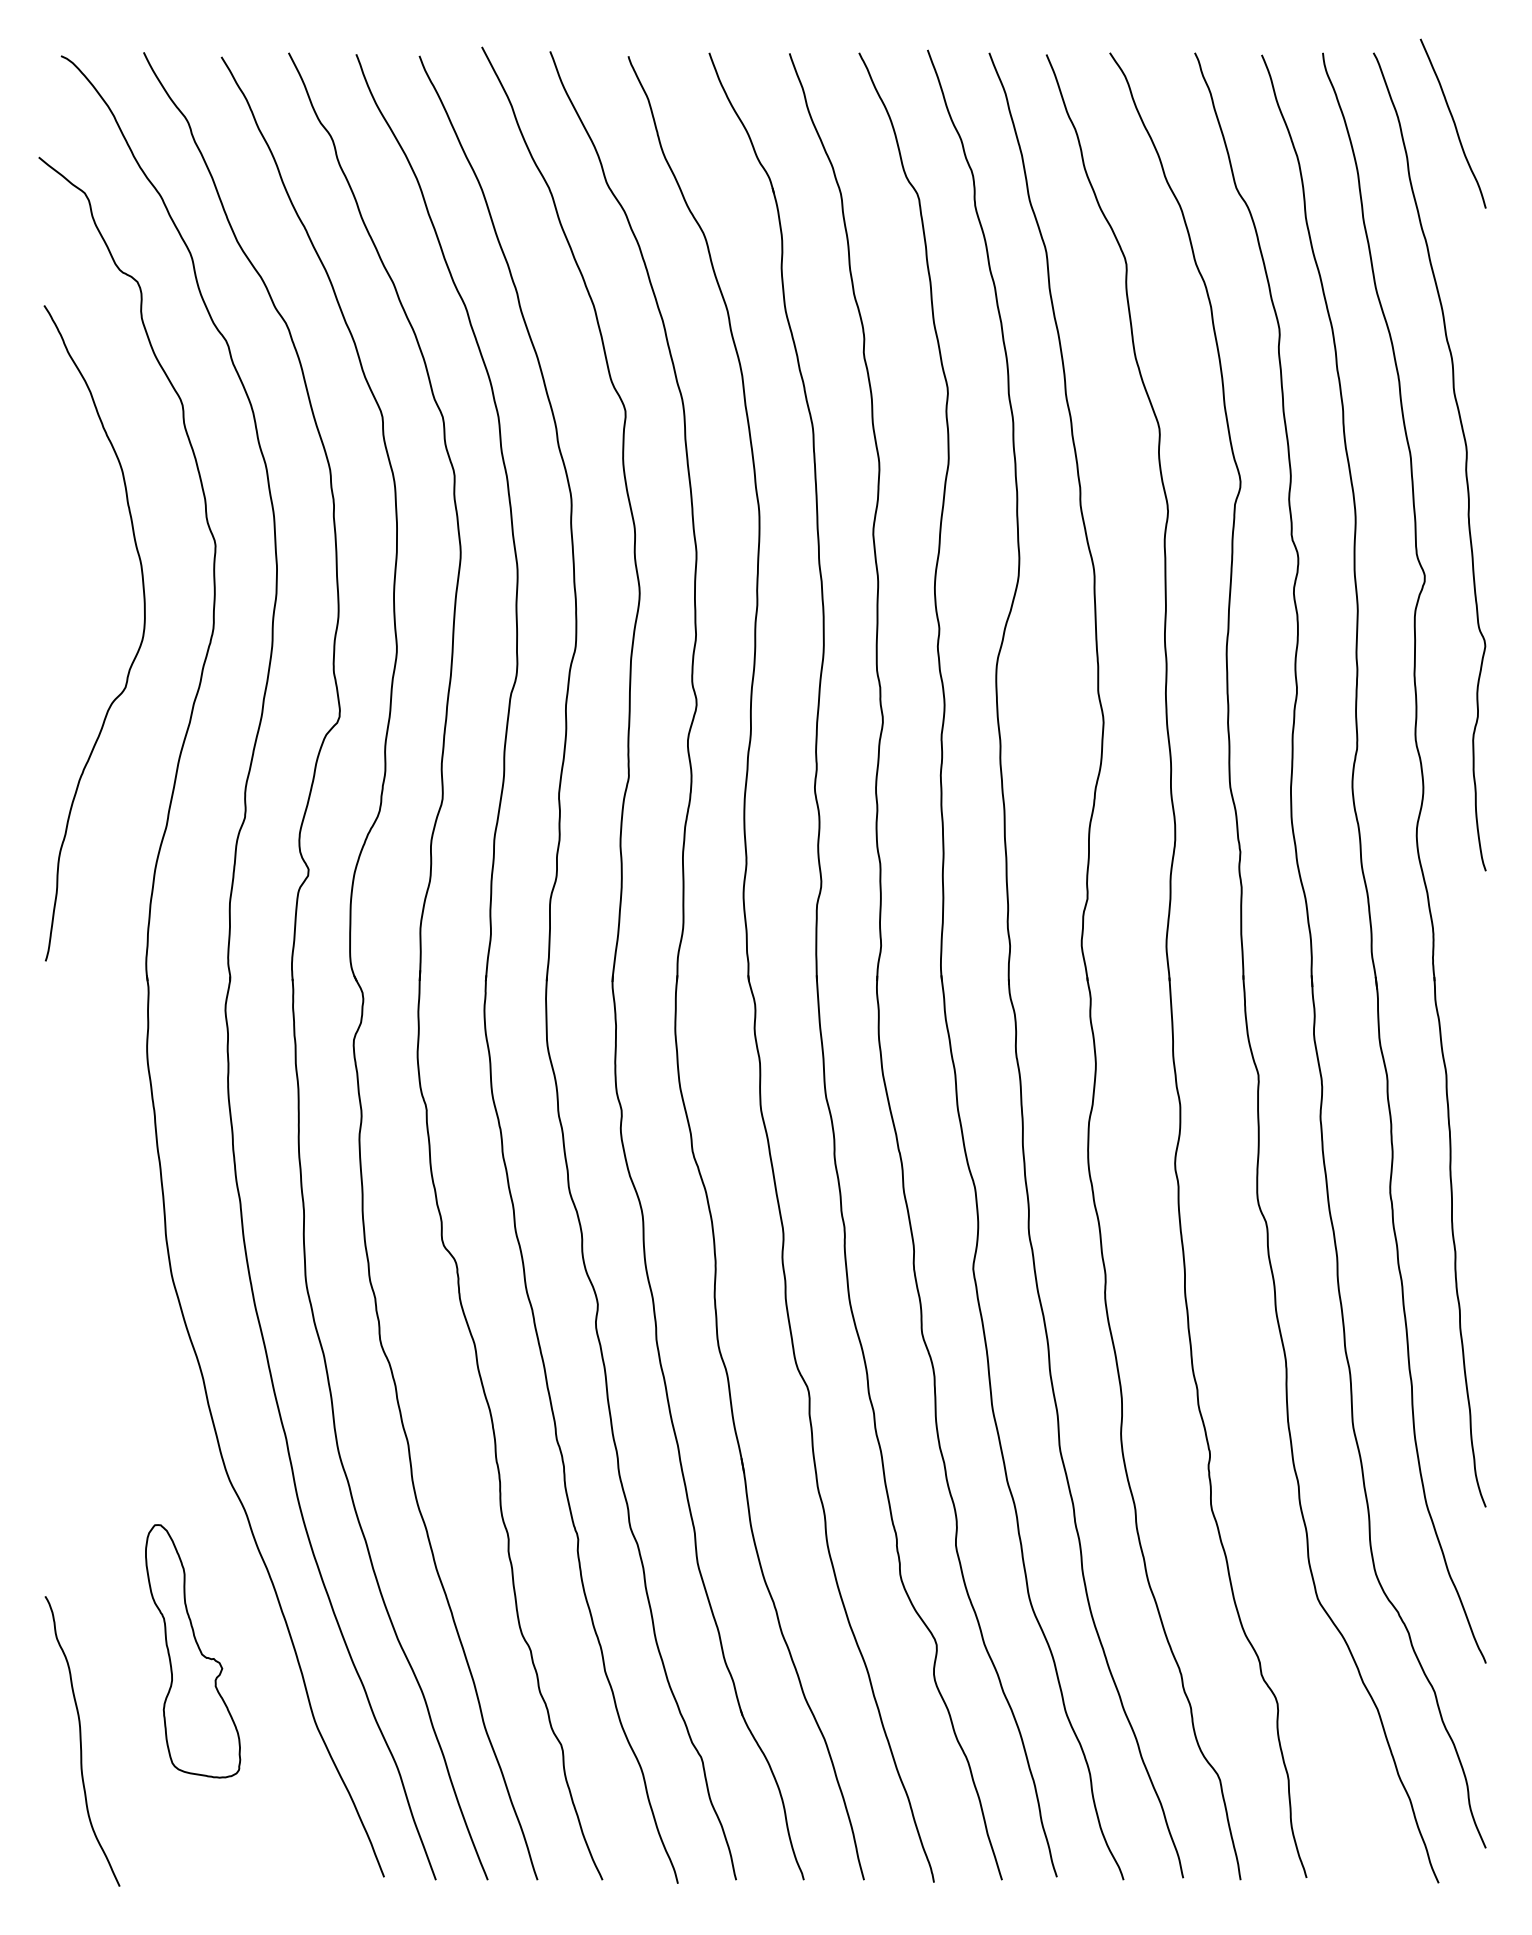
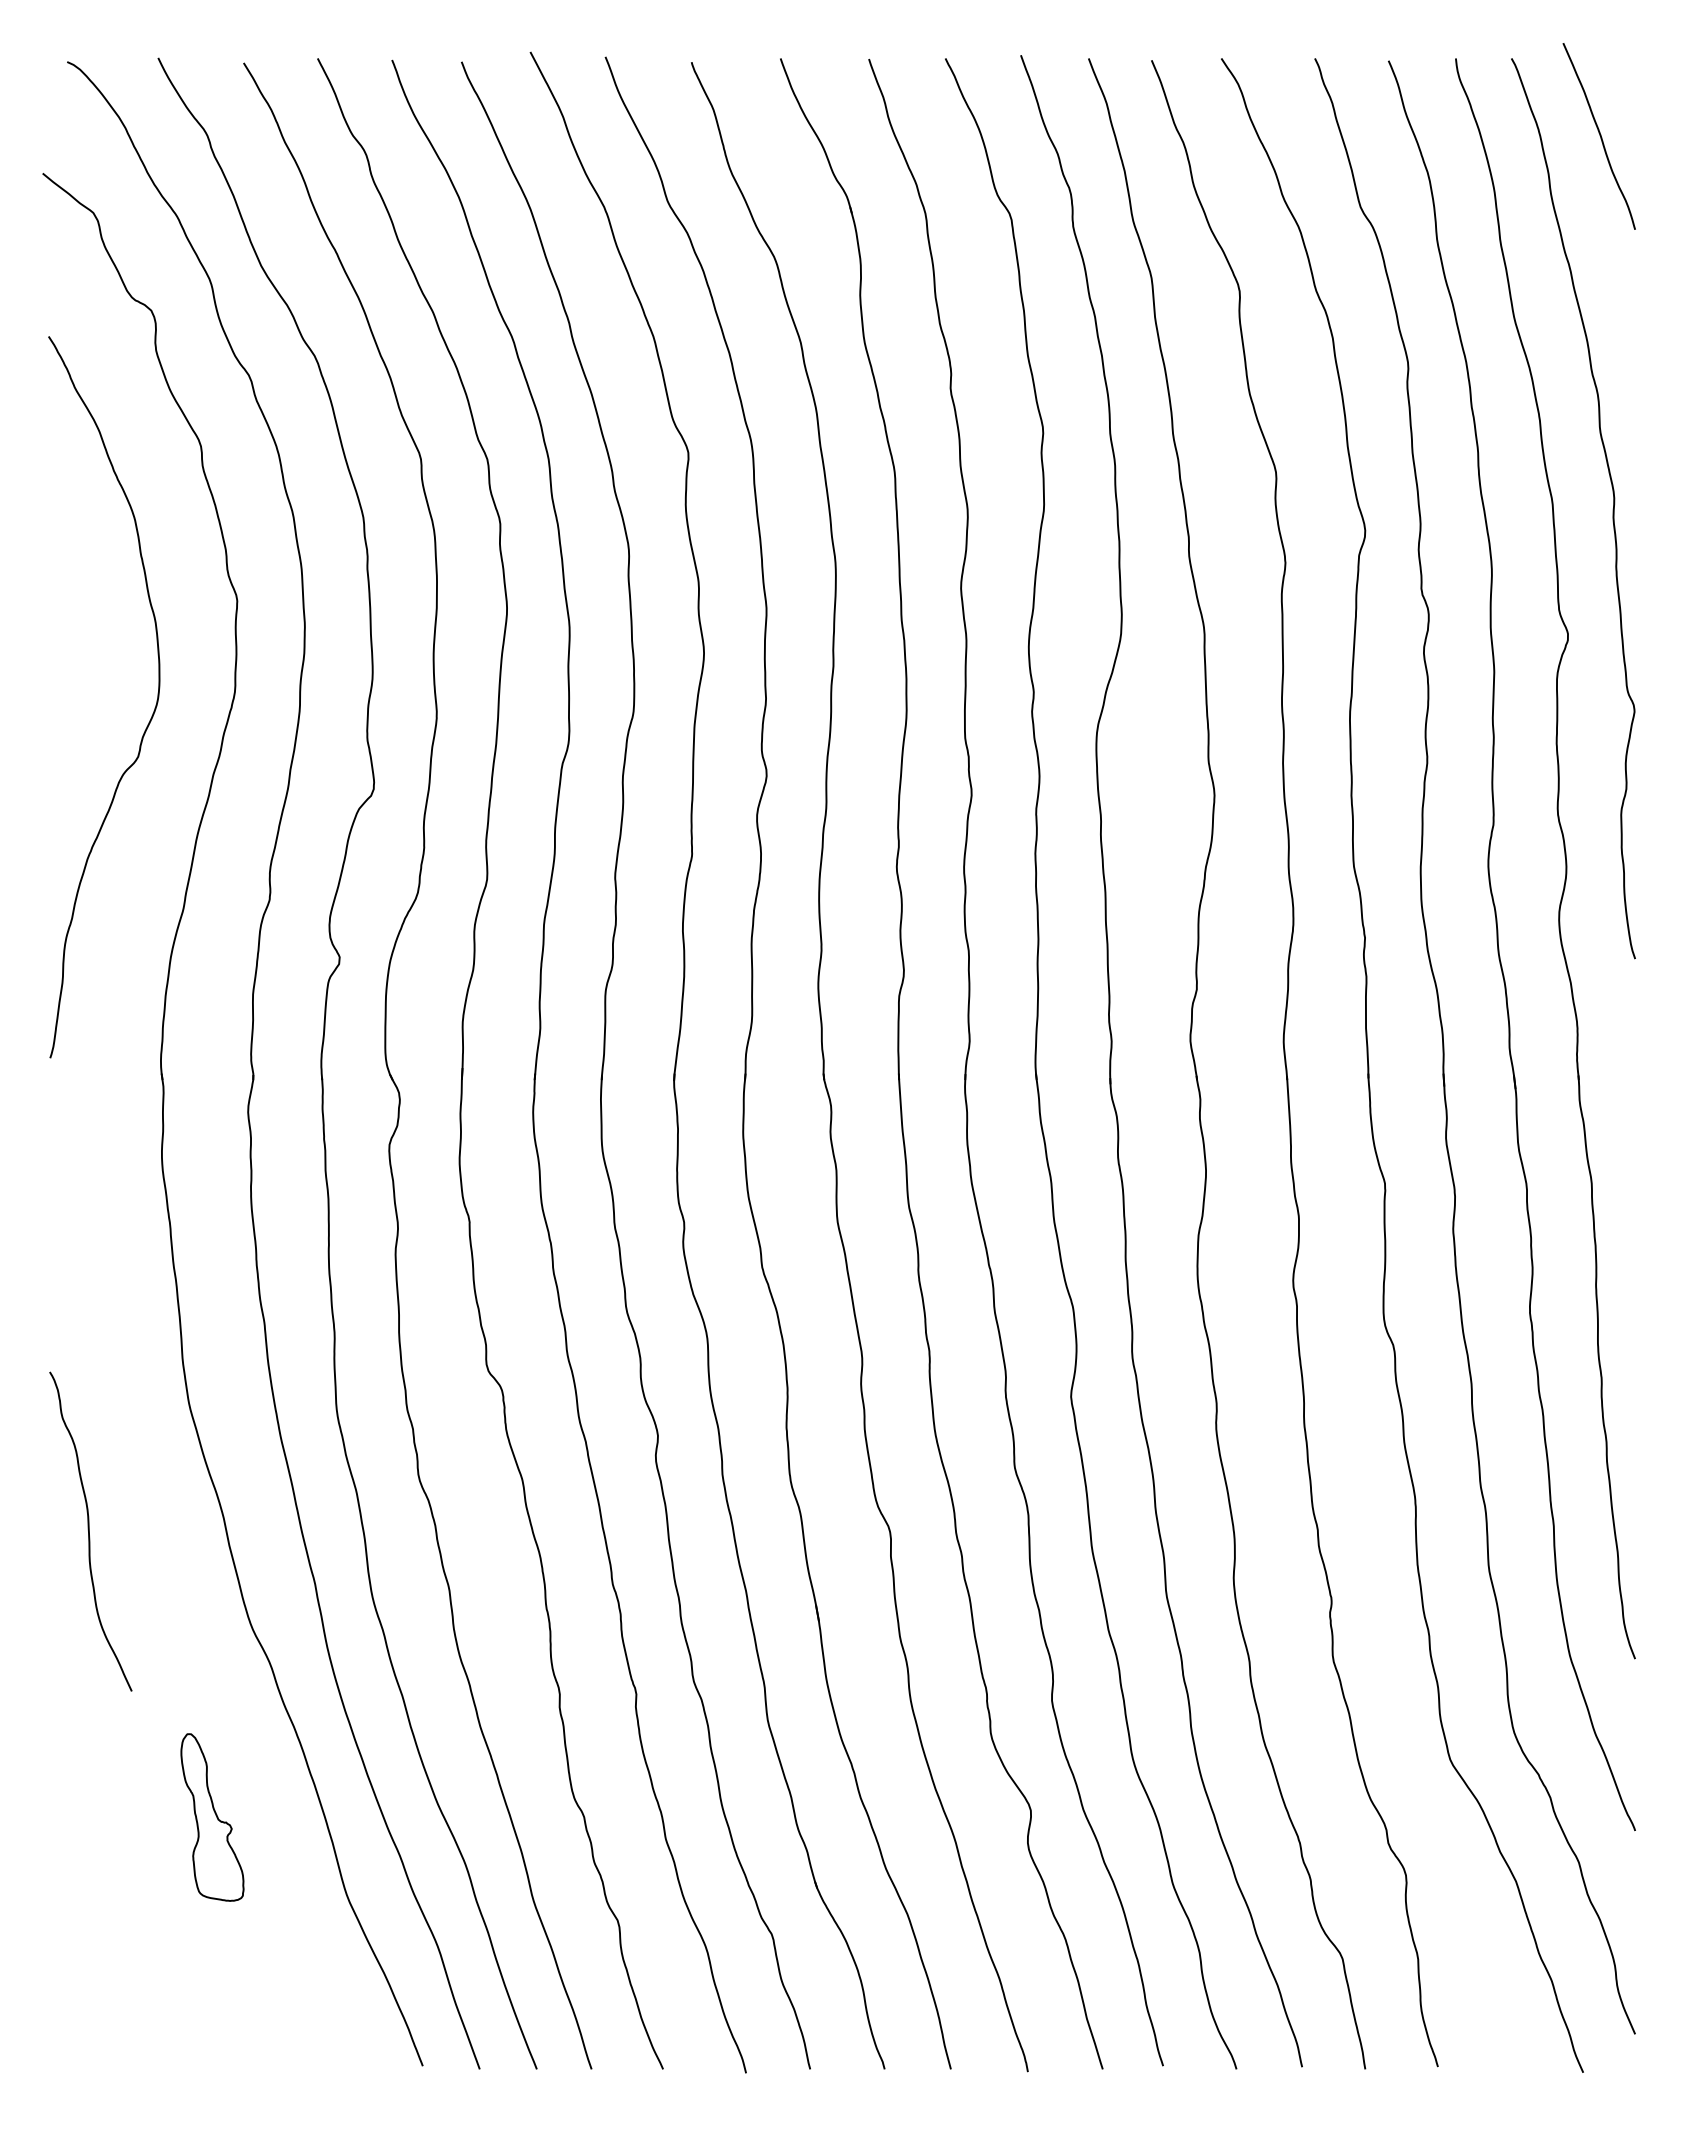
part: (193, 1651) -> (212, 1817), size x0.6
curve: (81, 1741) -> (89, 1531), moved

